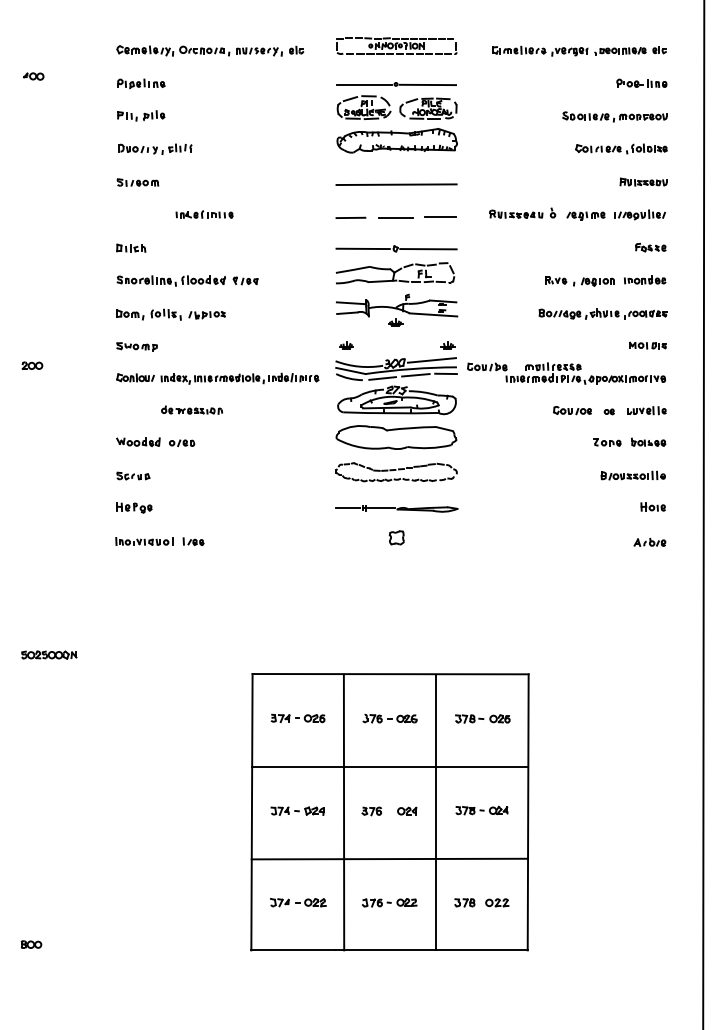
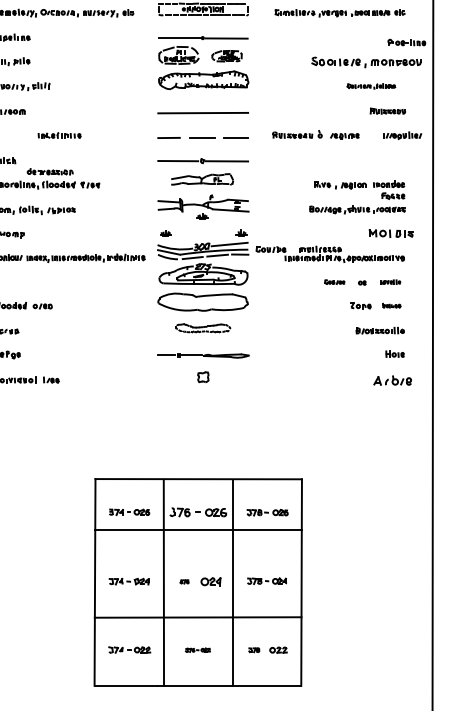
part: (641, 82) -> (406, 41), moved
part: (428, 108) -> (227, 56), size x0.7
part: (614, 116) -> (366, 62), size x1.4
part: (621, 148) -> (371, 86), size x0.7
part: (639, 214) -> (402, 135), moved
part: (650, 247) -> (393, 195), moved
part: (395, 273) -> (202, 179), size x0.7
part: (647, 345) -> (390, 233), size x1.6
part: (192, 409) -> (50, 171), moved
part: (572, 410) -> (334, 281), size x0.7
part: (646, 410) -> (390, 281), size x0.7
part: (648, 441) -> (391, 305), size x0.7
part: (396, 472) -> (203, 328), size x0.6
part: (649, 542) -> (392, 380), size x1.6
part: (389, 718) -> (197, 512), size x1.4
line: (389, 767) -> (197, 530), moved
part: (407, 810) -> (211, 581), size x1.4
part: (371, 811) -> (184, 581), size x0.6
part: (389, 902) -> (197, 649), size x0.6
part: (464, 902) -> (253, 649), size x0.7

